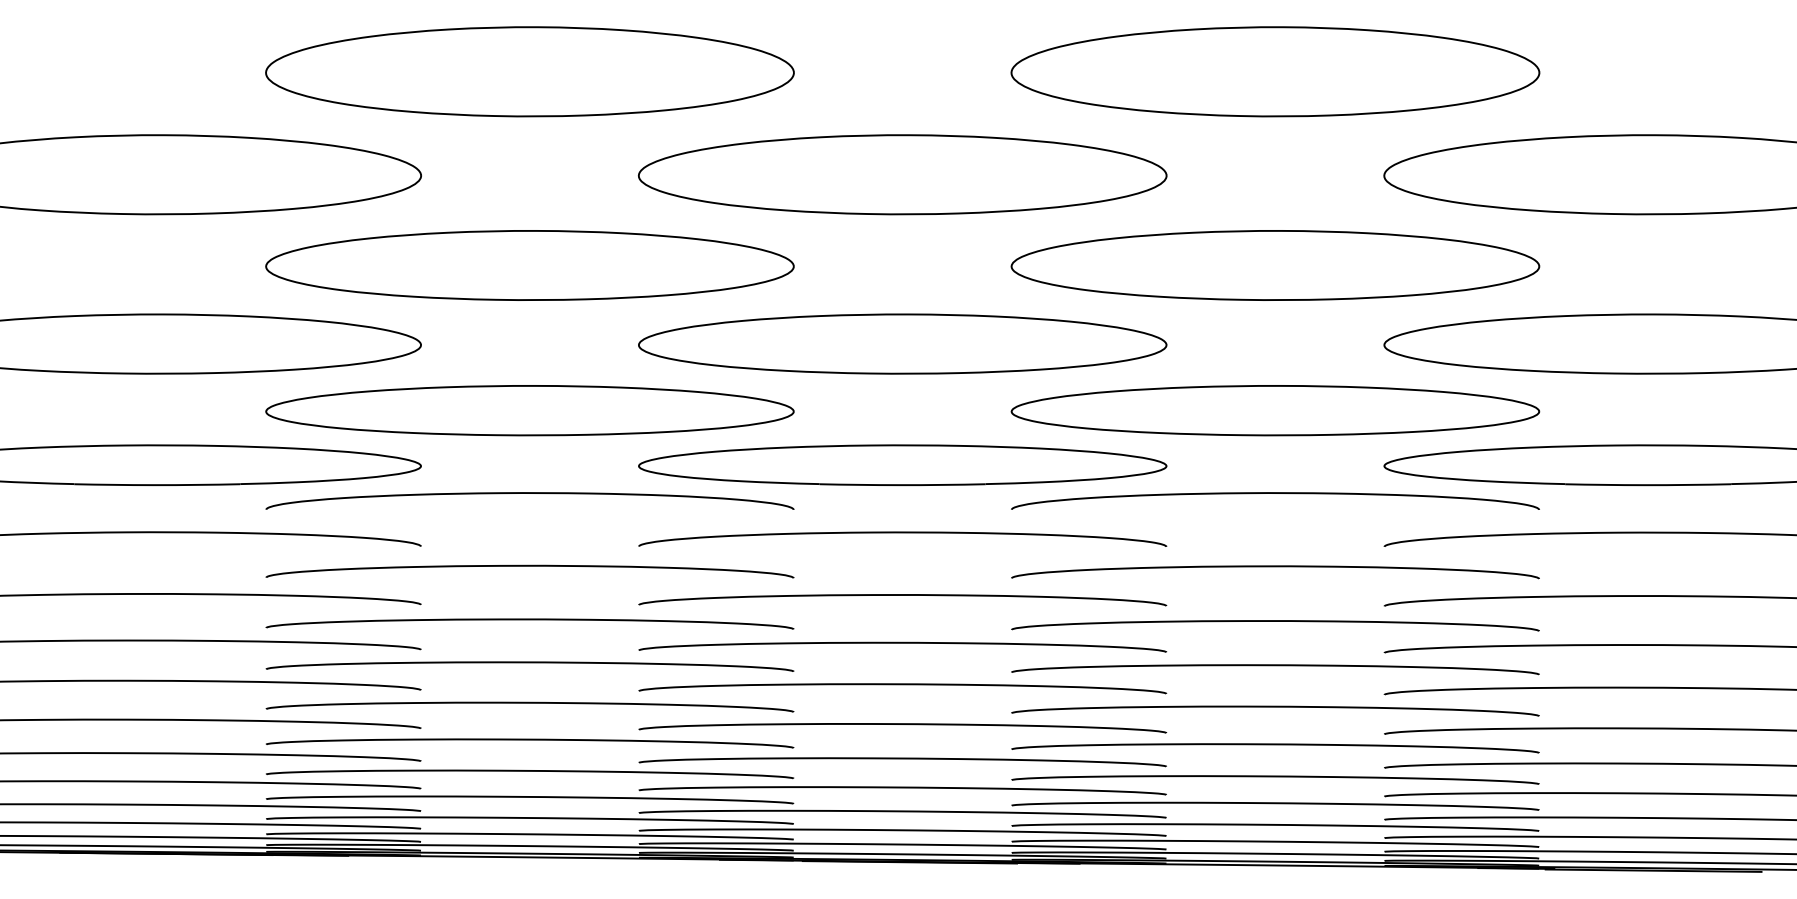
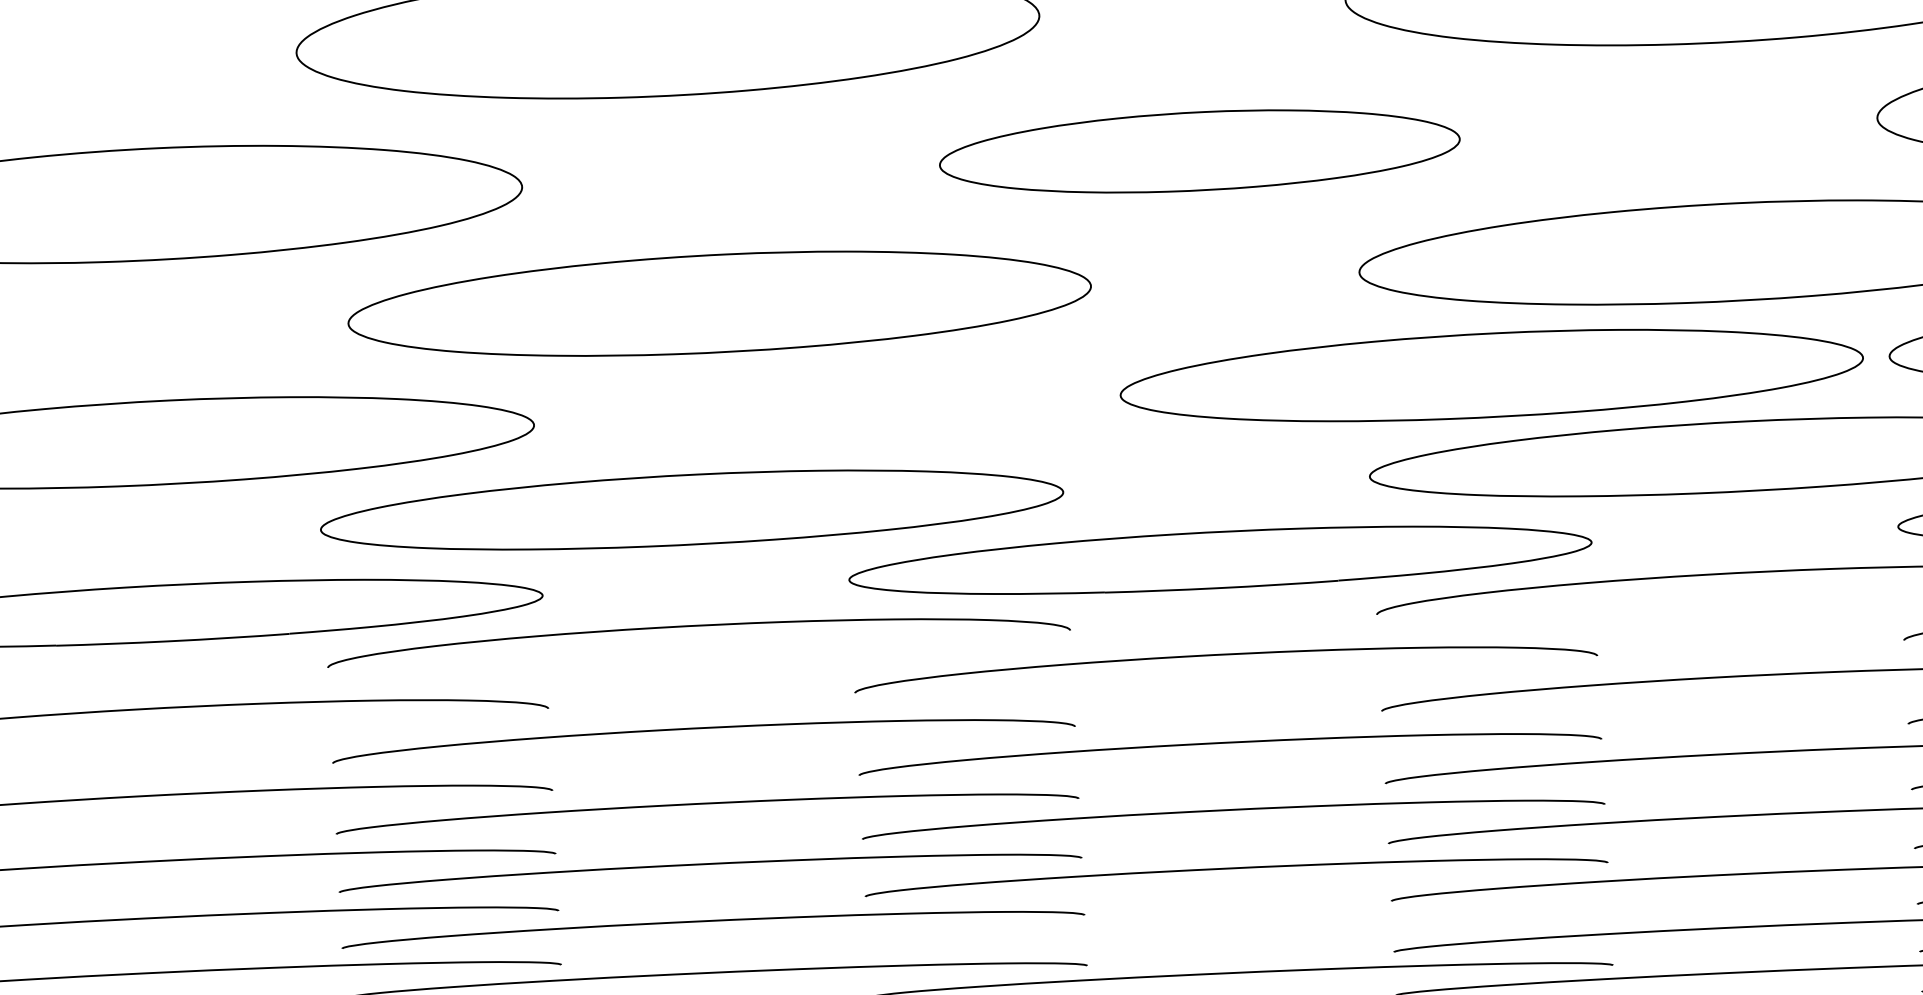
part: (902, 174) -> (1199, 150), size x0.7
part: (529, 265) -> (718, 303), moved
part: (902, 343) -> (1491, 374), moved
curve: (902, 724) -> (1238, 924), removed

